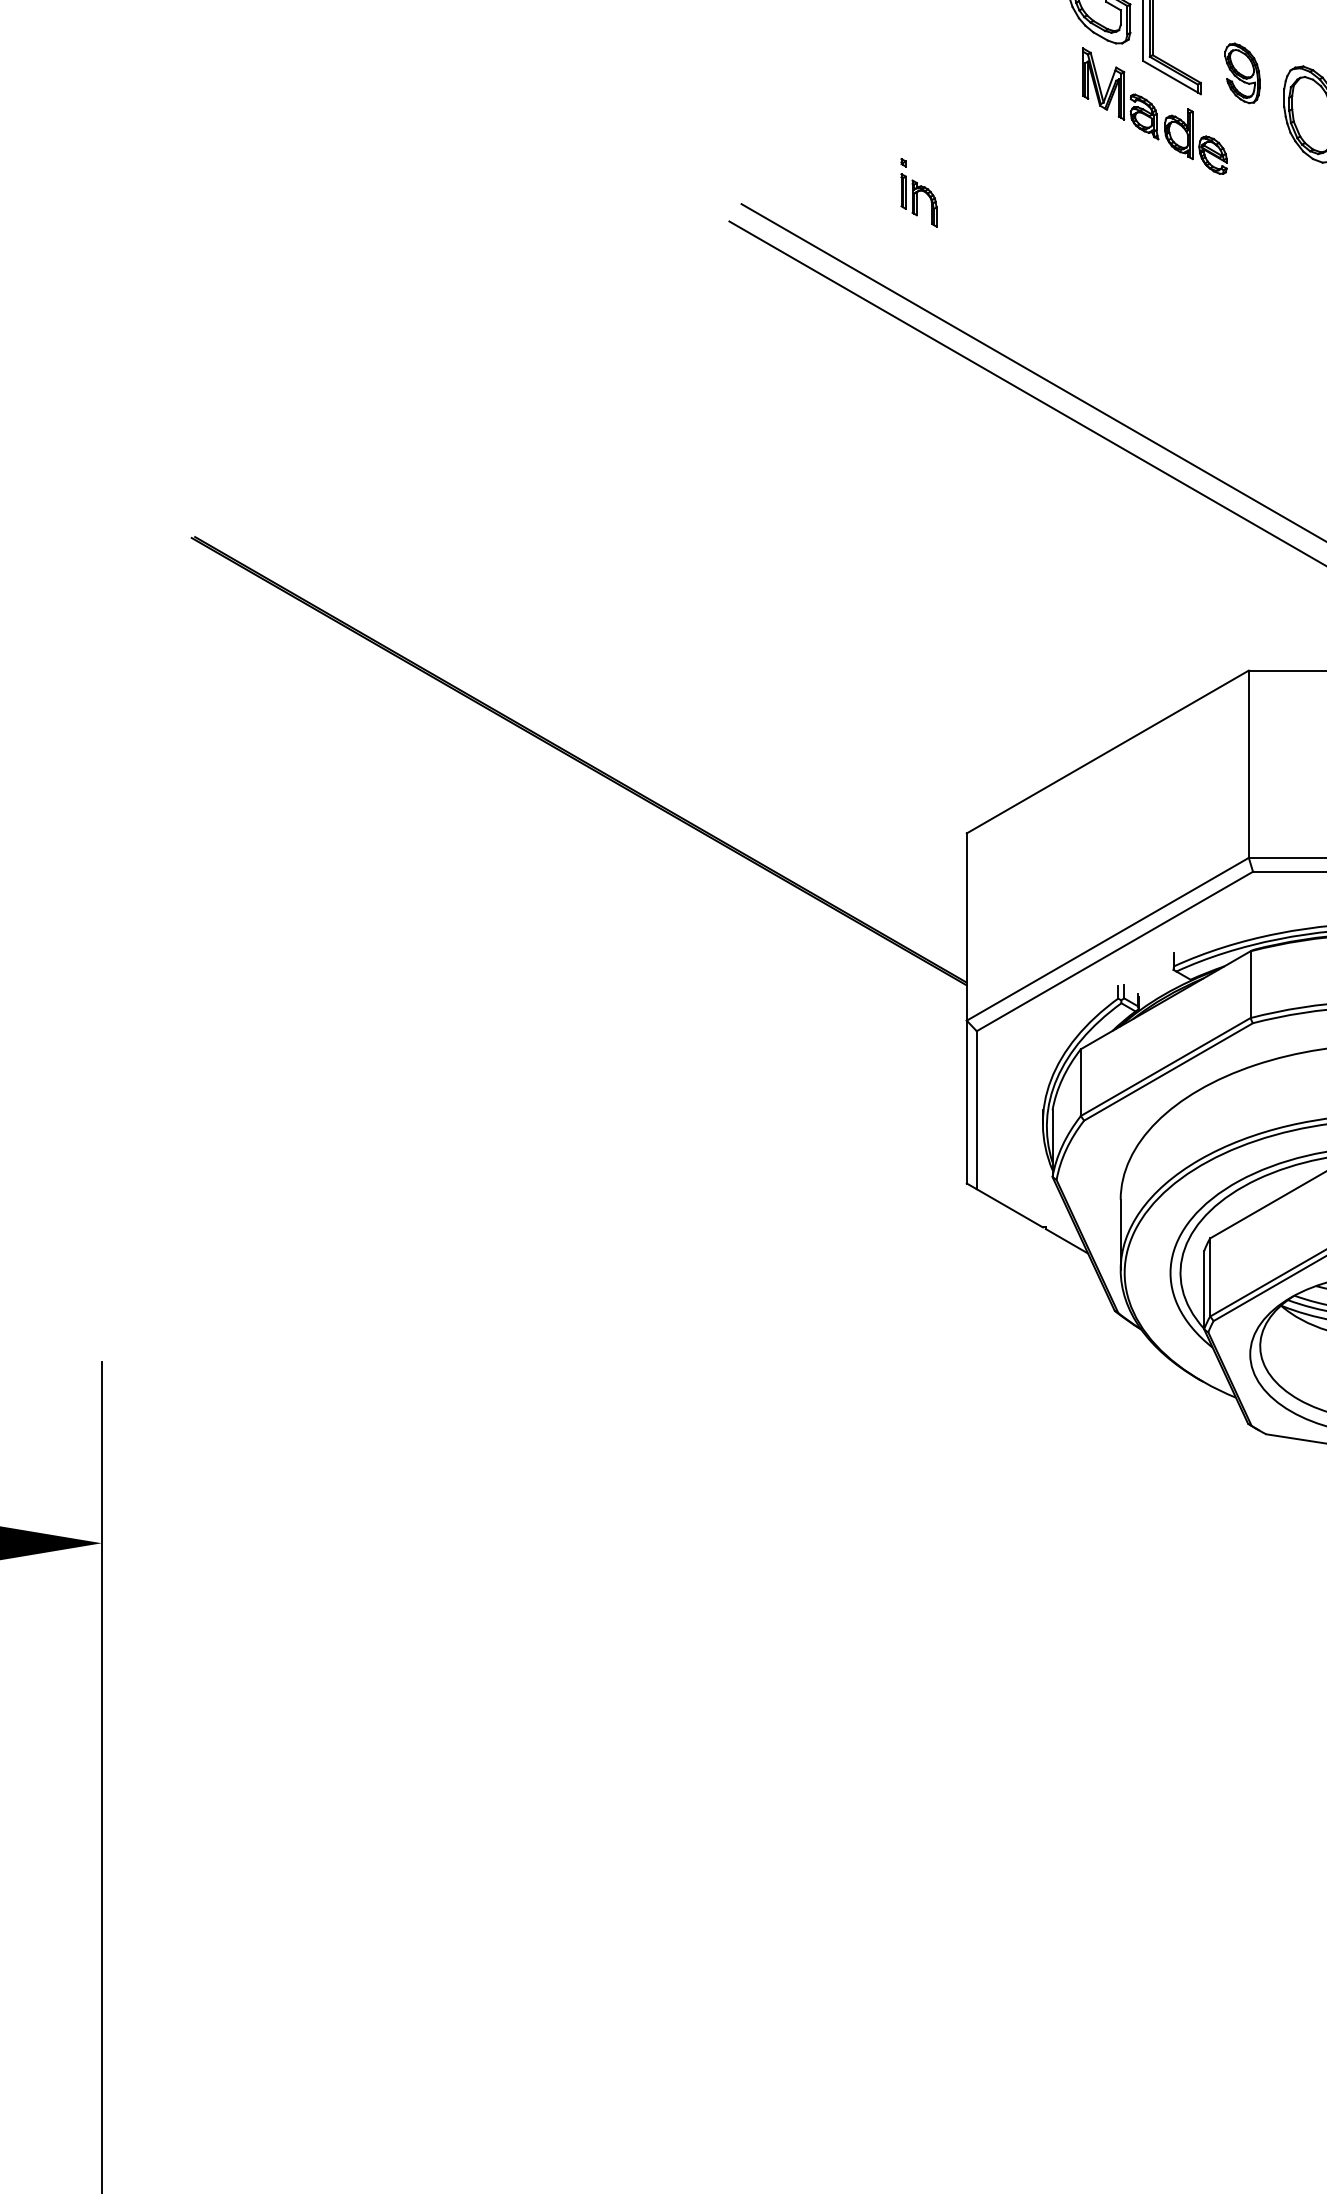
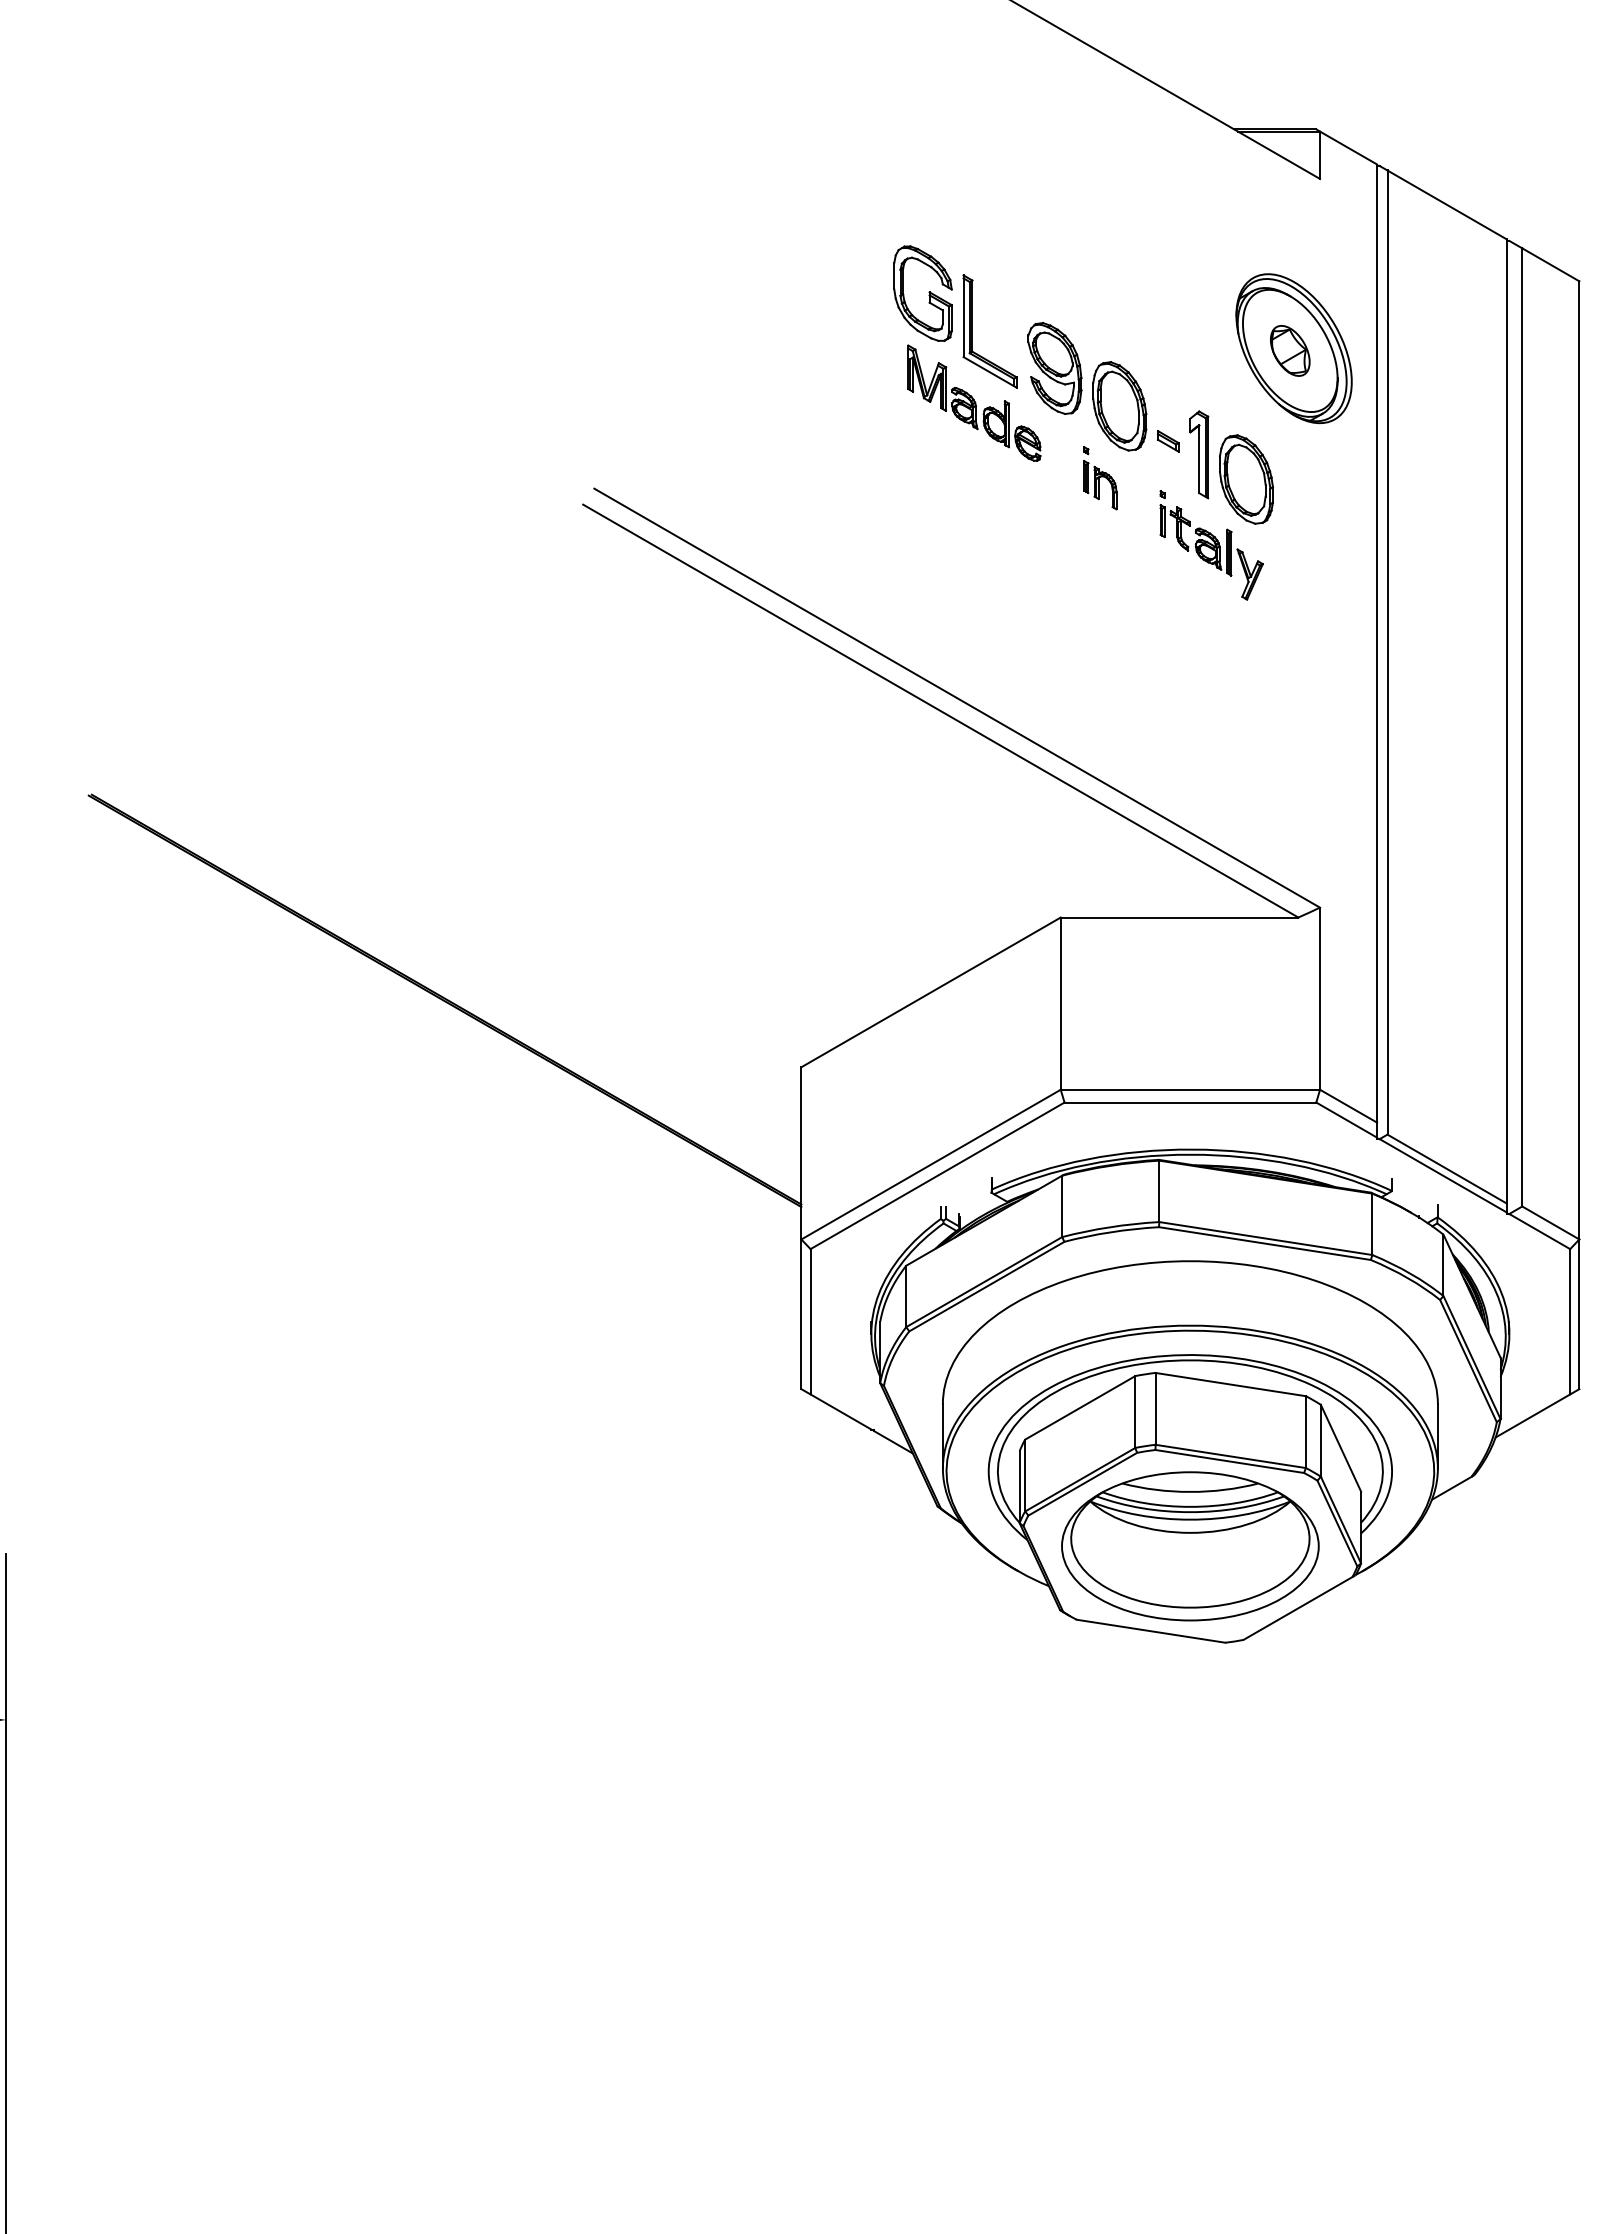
part: (1242, 73) -> (1054, 368), size x1.67
part: (919, 193) -> (1100, 478), moved

